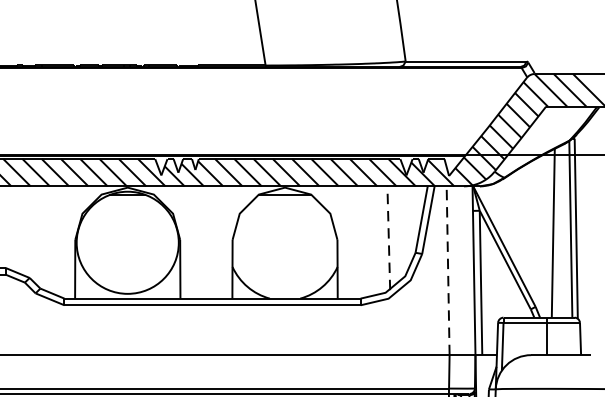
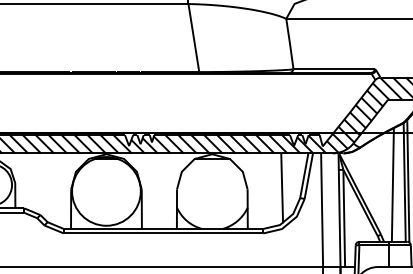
line: (389, 238) -> (282, 188), dashed -> solid
line: (448, 271) -> (322, 210), dashed -> solid

